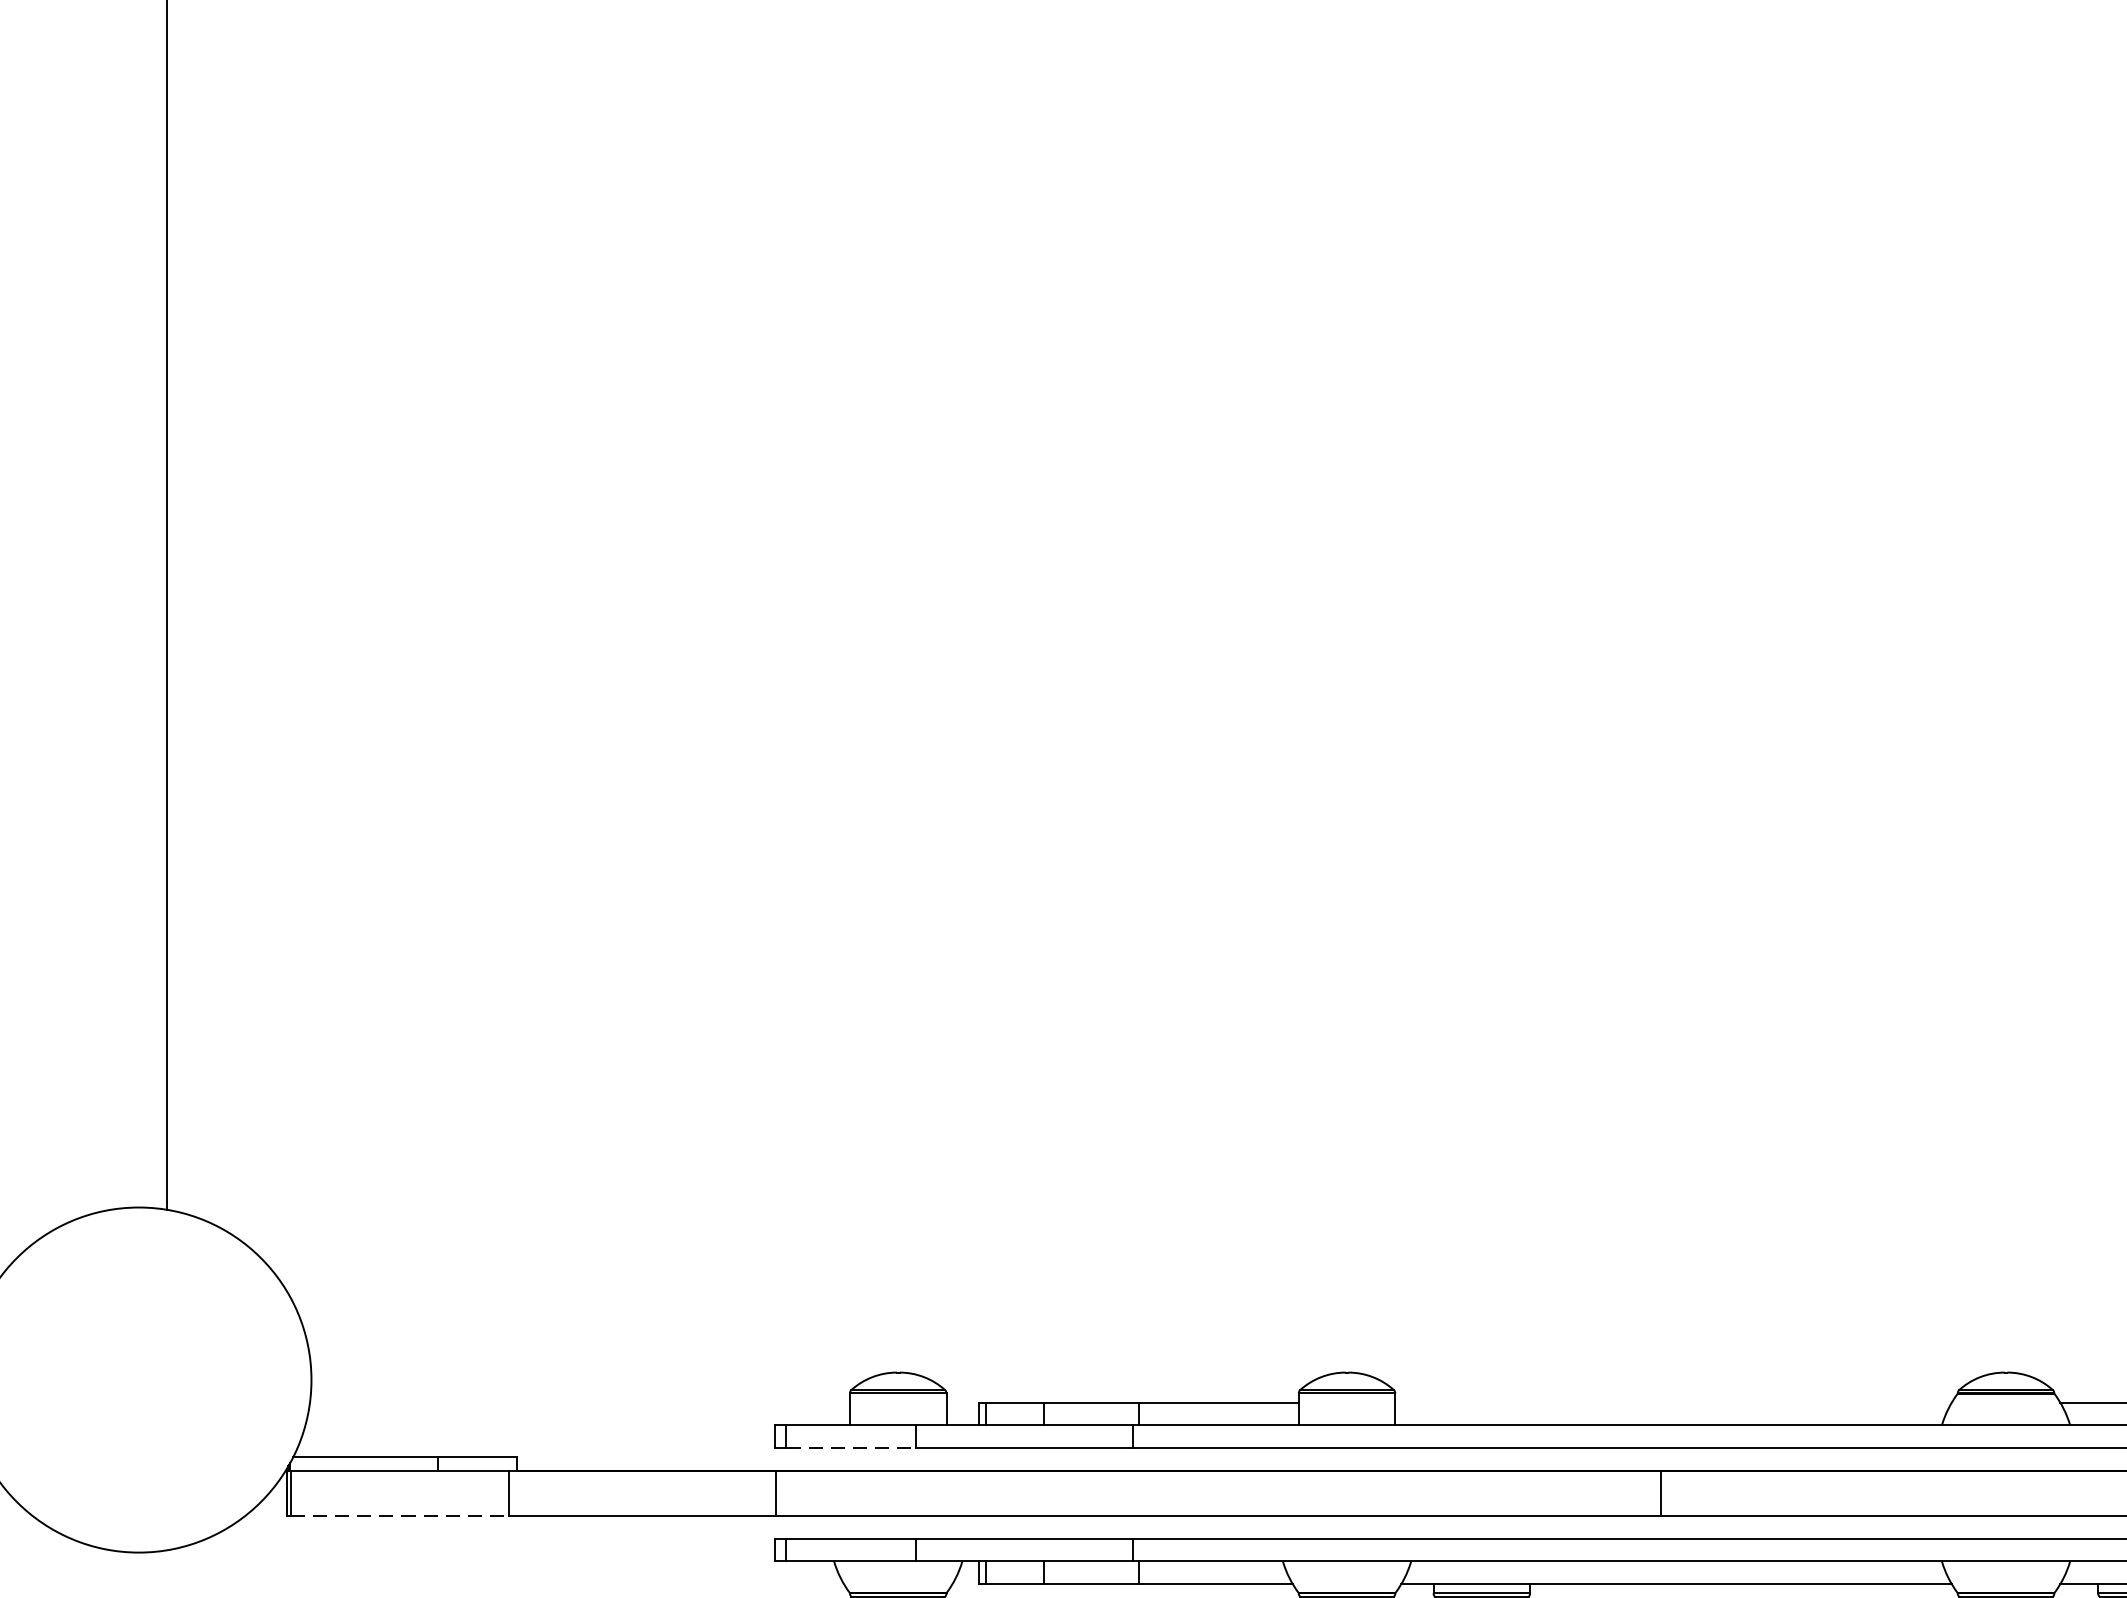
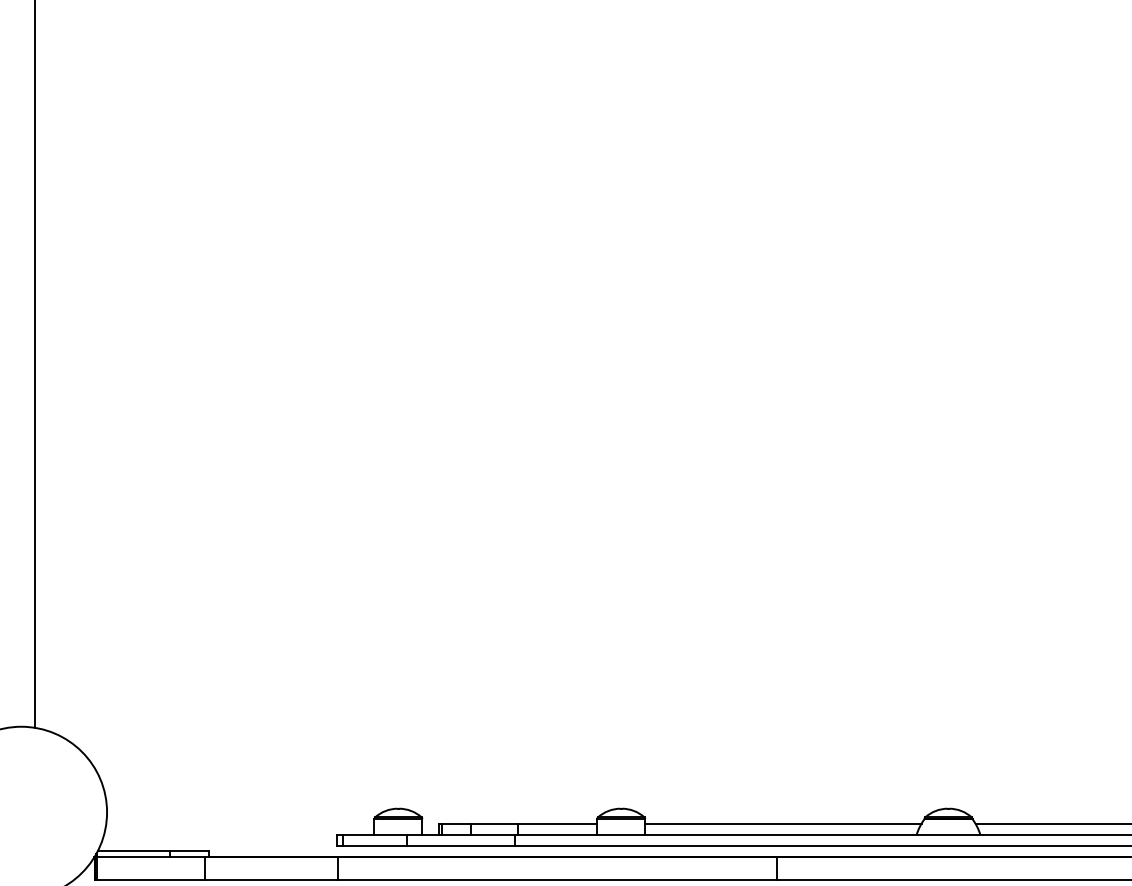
line: (1673, 1402) -> (783, 823), added
line: (852, 1448) -> (375, 846), dashed -> solid
line: (400, 1515) -> (151, 879), dashed -> solid

